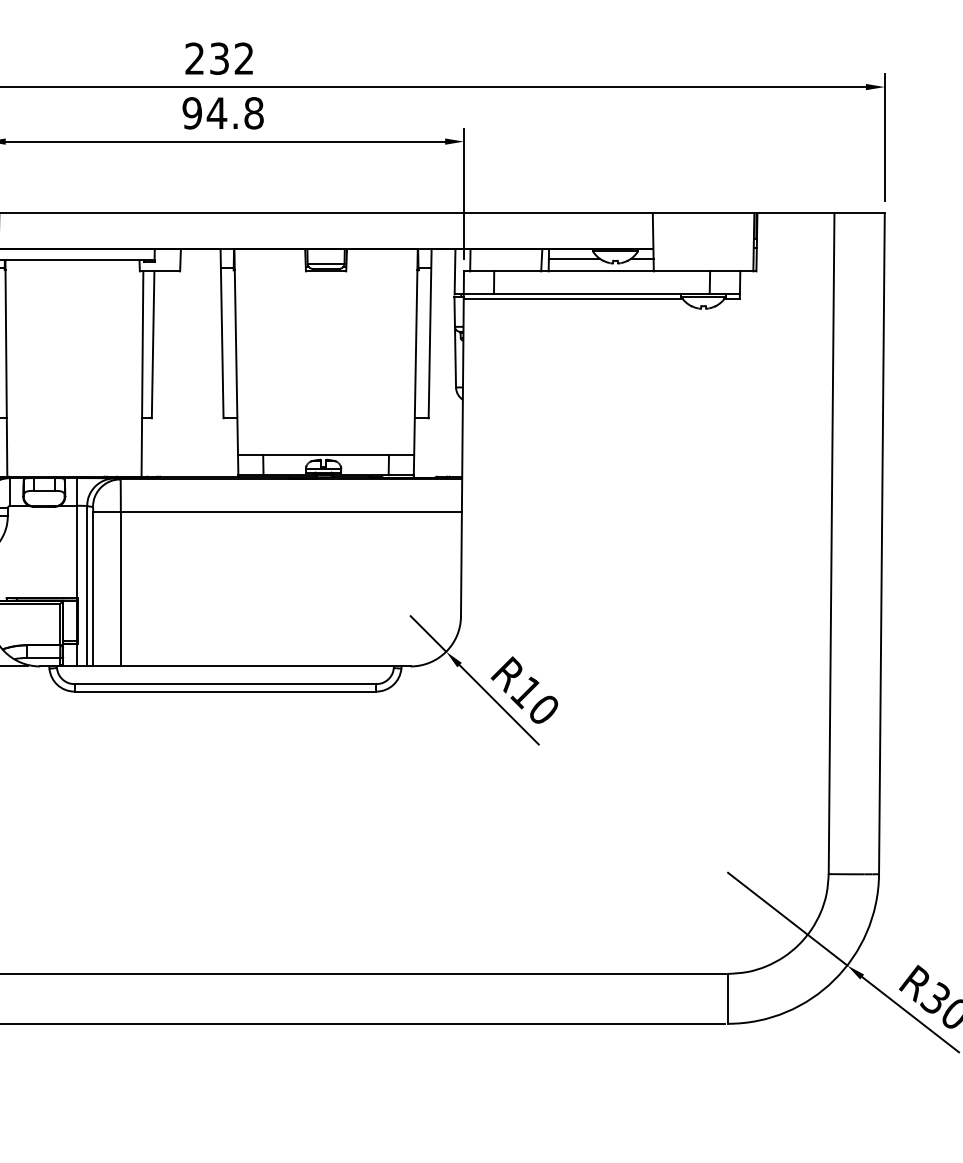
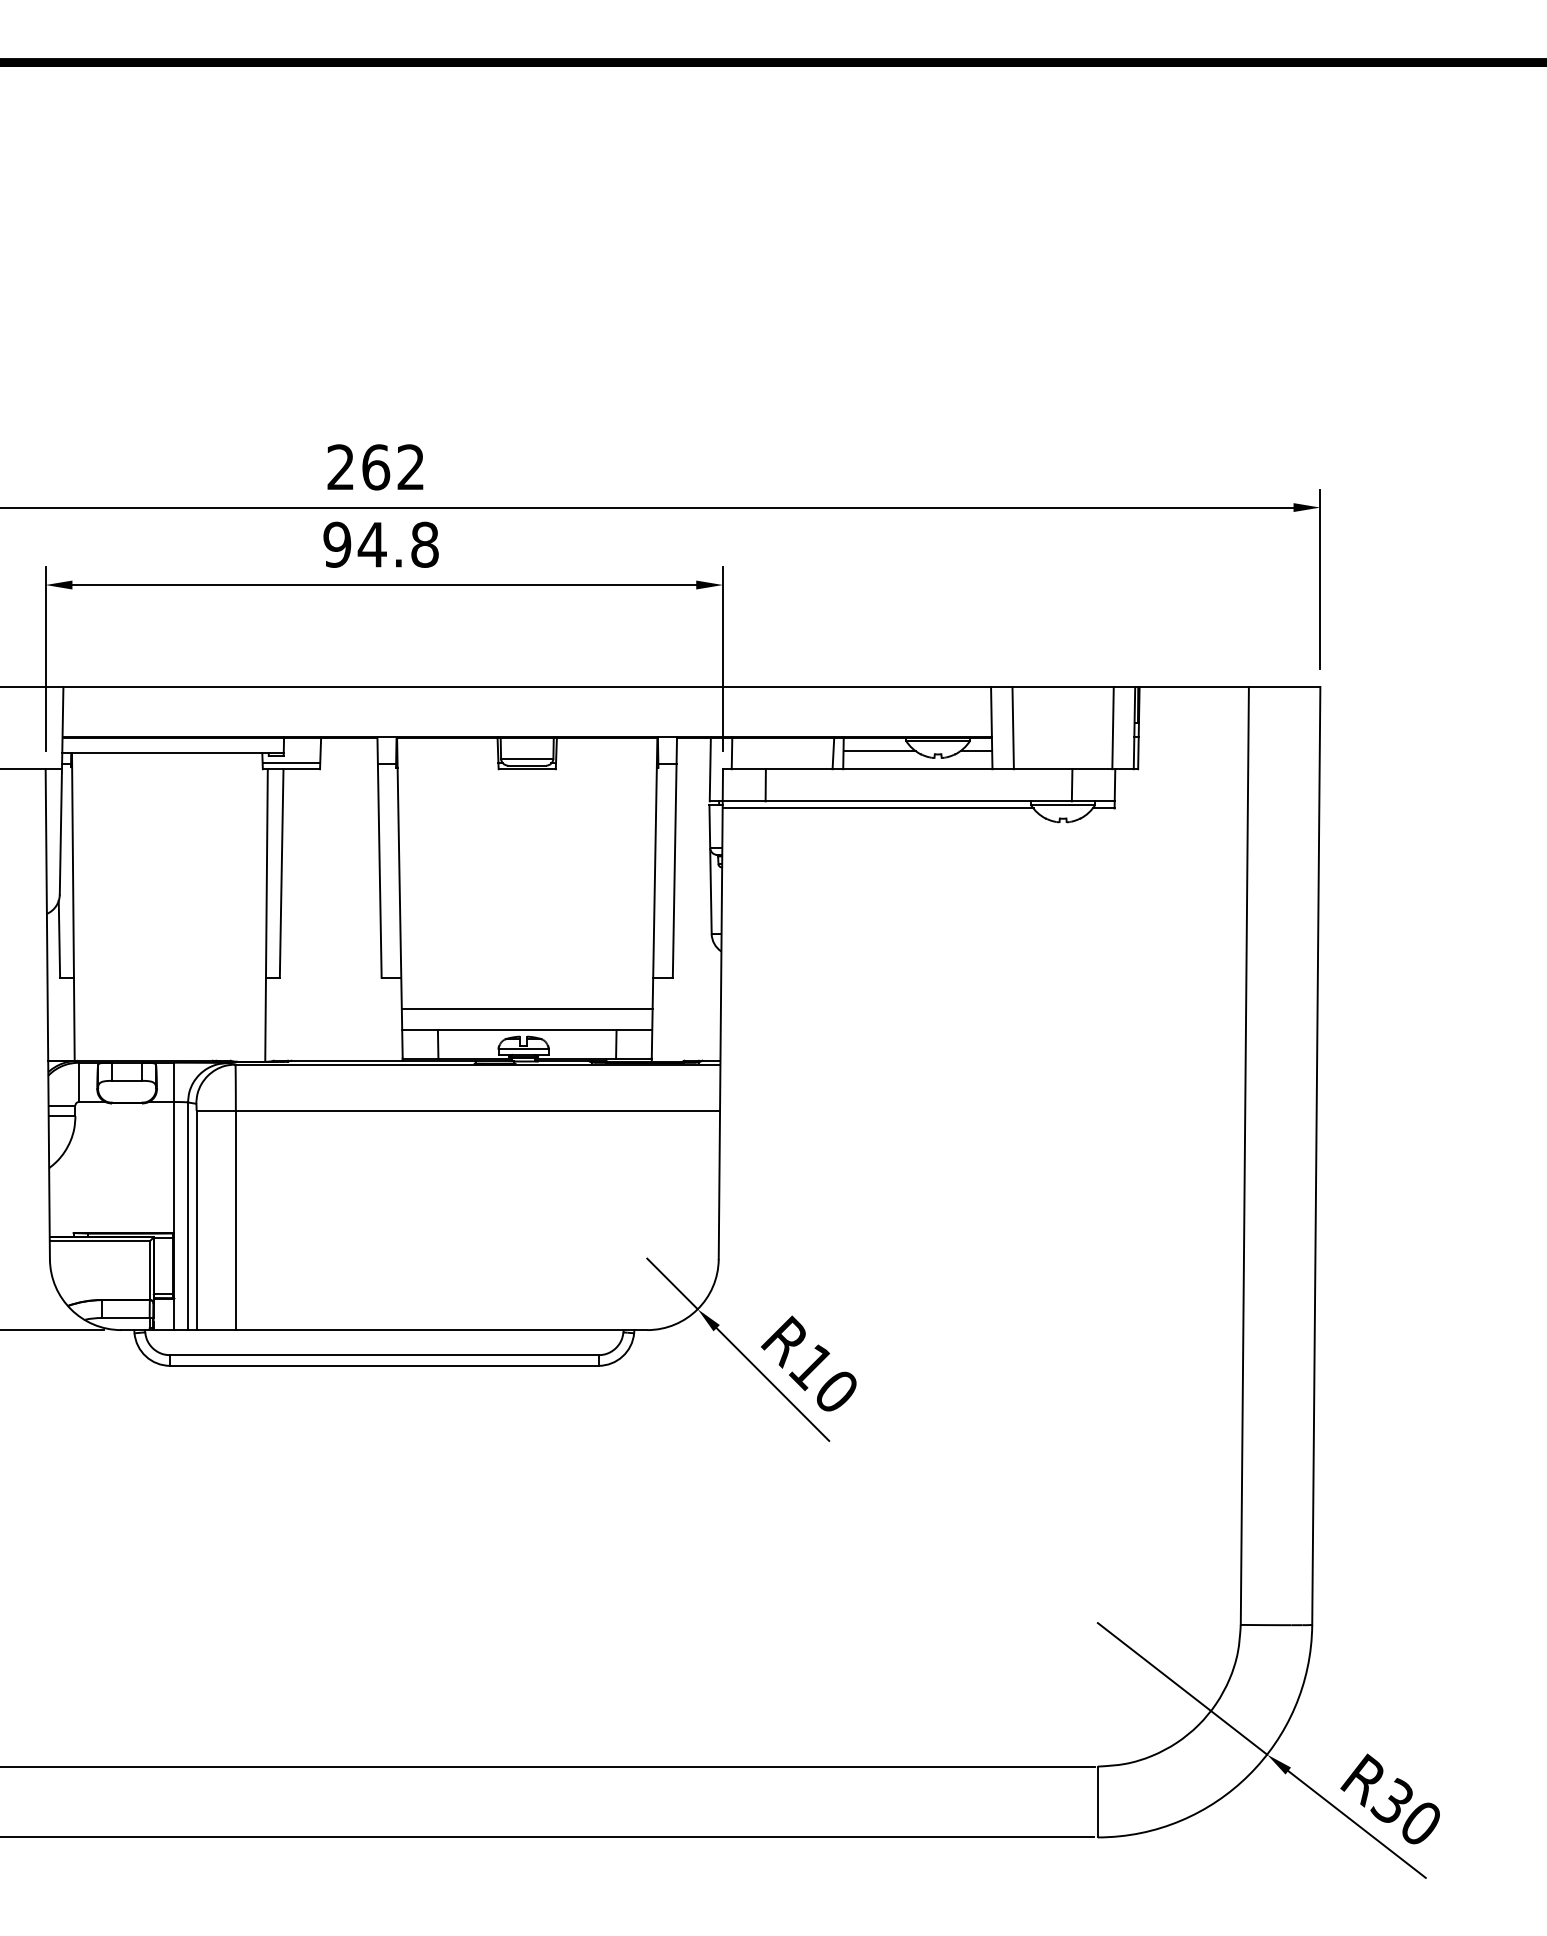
text: (219, 58) -> (376, 467), 232 -> 262
line: (667, 242) -> (1012, 728), added
line: (738, 242) -> (1112, 728), added
line: (160, 267) -> (291, 763), added
line: (325, 439) -> (526, 1008), added

